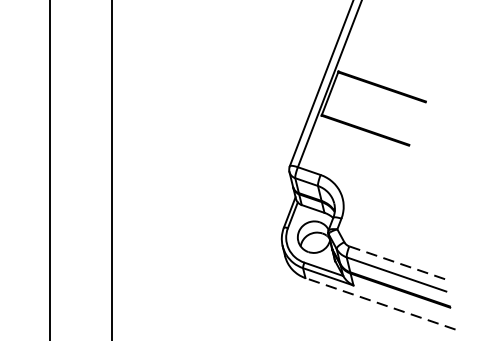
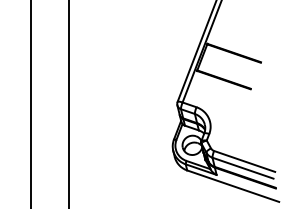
line: (400, 263) -> (245, 161), dashed -> solid
line: (381, 304) -> (233, 186), dashed -> solid

